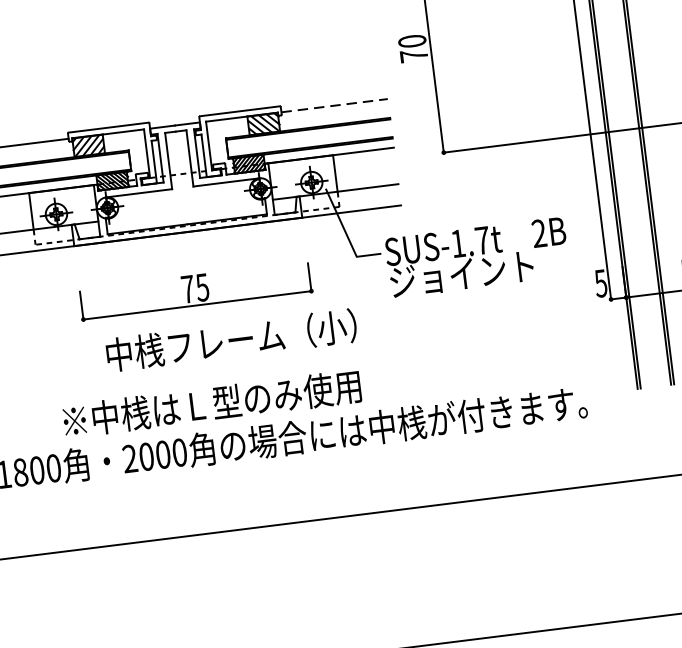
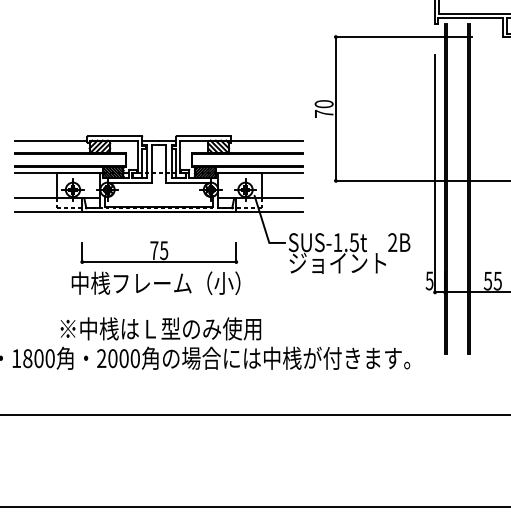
line: (335, 105) -> (267, 140), dashed -> solid
text: (481, 240) -> (353, 242), SUS-1.7t -> SUS-1.5t
text: (230, 339) -> (155, 282), moved

